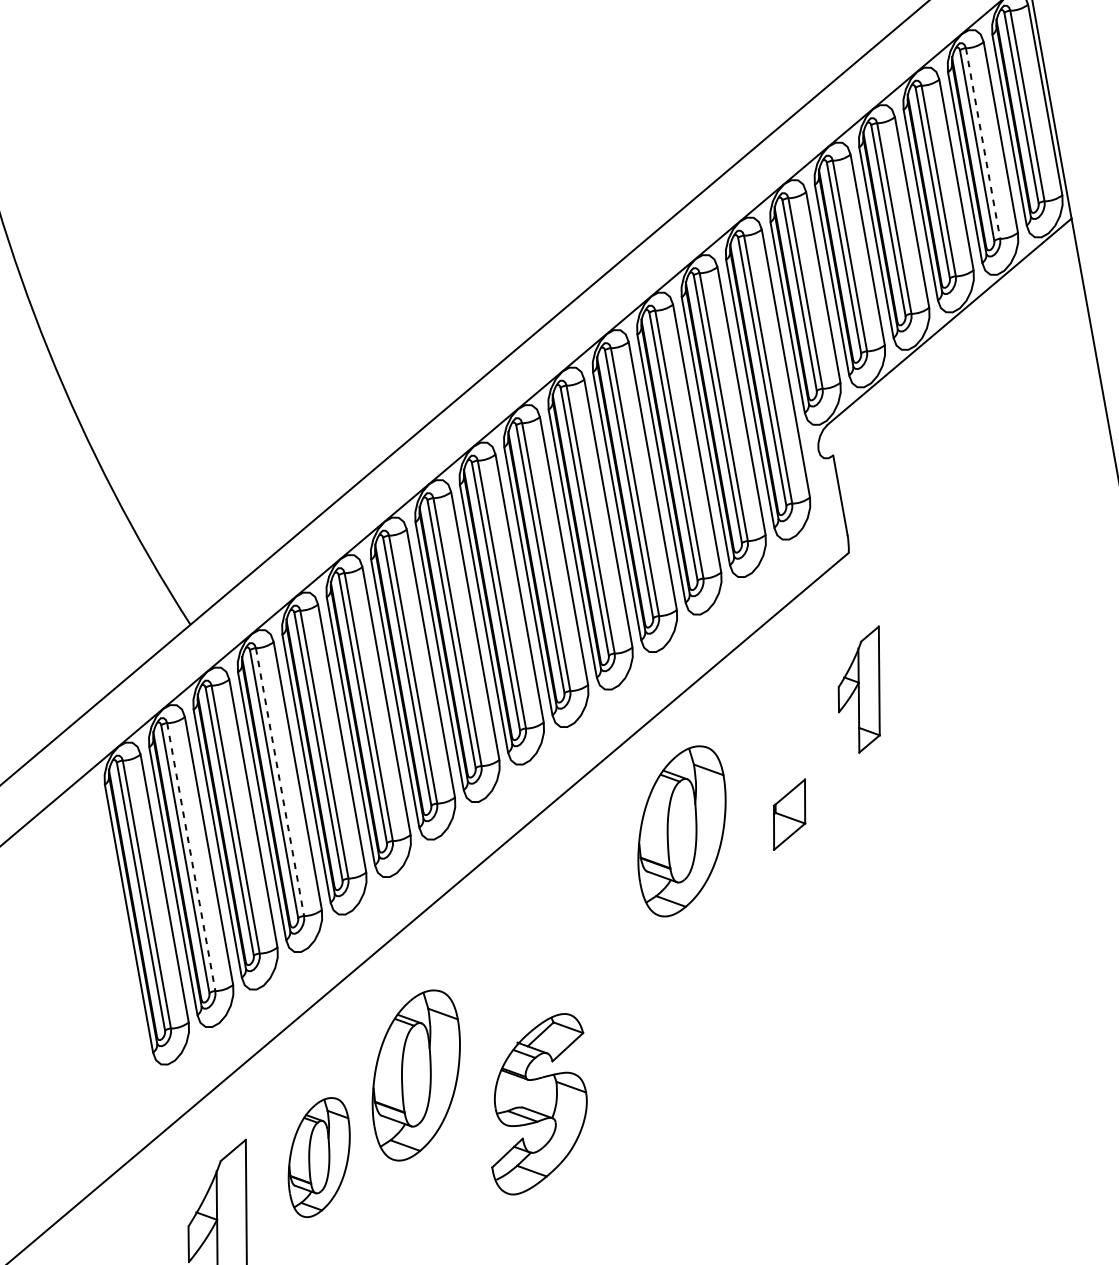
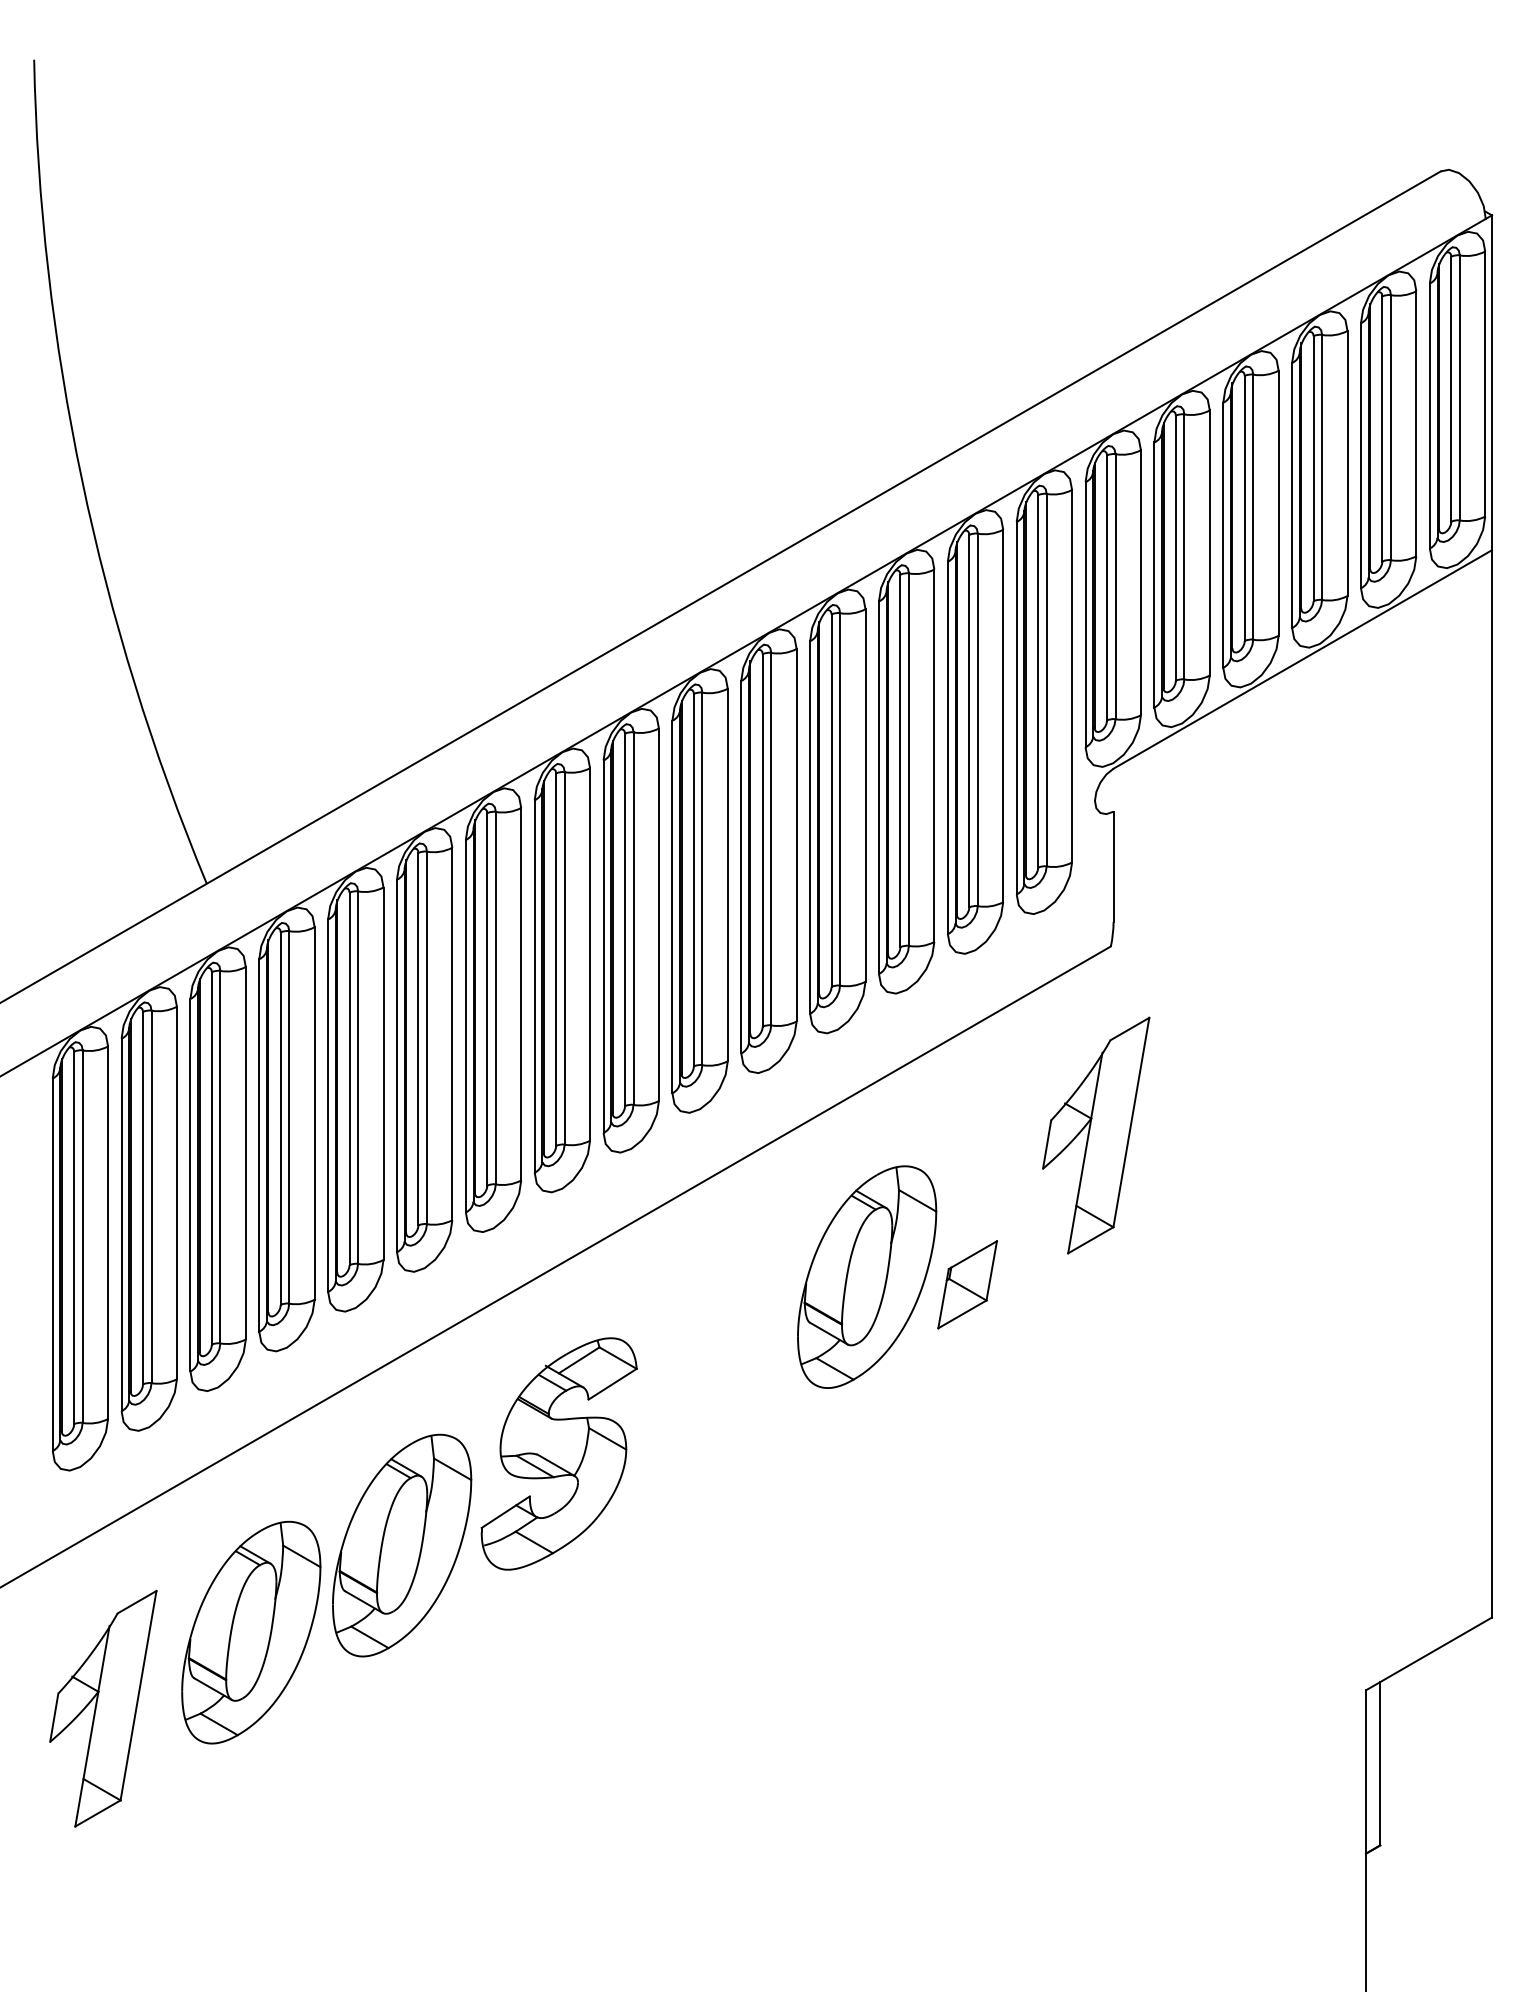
line: (982, 143) -> (1390, 427), dashed -> solid
part: (862, 690) -> (1096, 1135), size x1.43
line: (280, 782) -> (289, 1117), dashed -> solid
part: (682, 830) -> (867, 1276), moved
line: (191, 857) -> (151, 1197), dashed -> solid
part: (537, 1104) -> (558, 1453), moved
part: (319, 1157) -> (251, 1632), size x1.43

